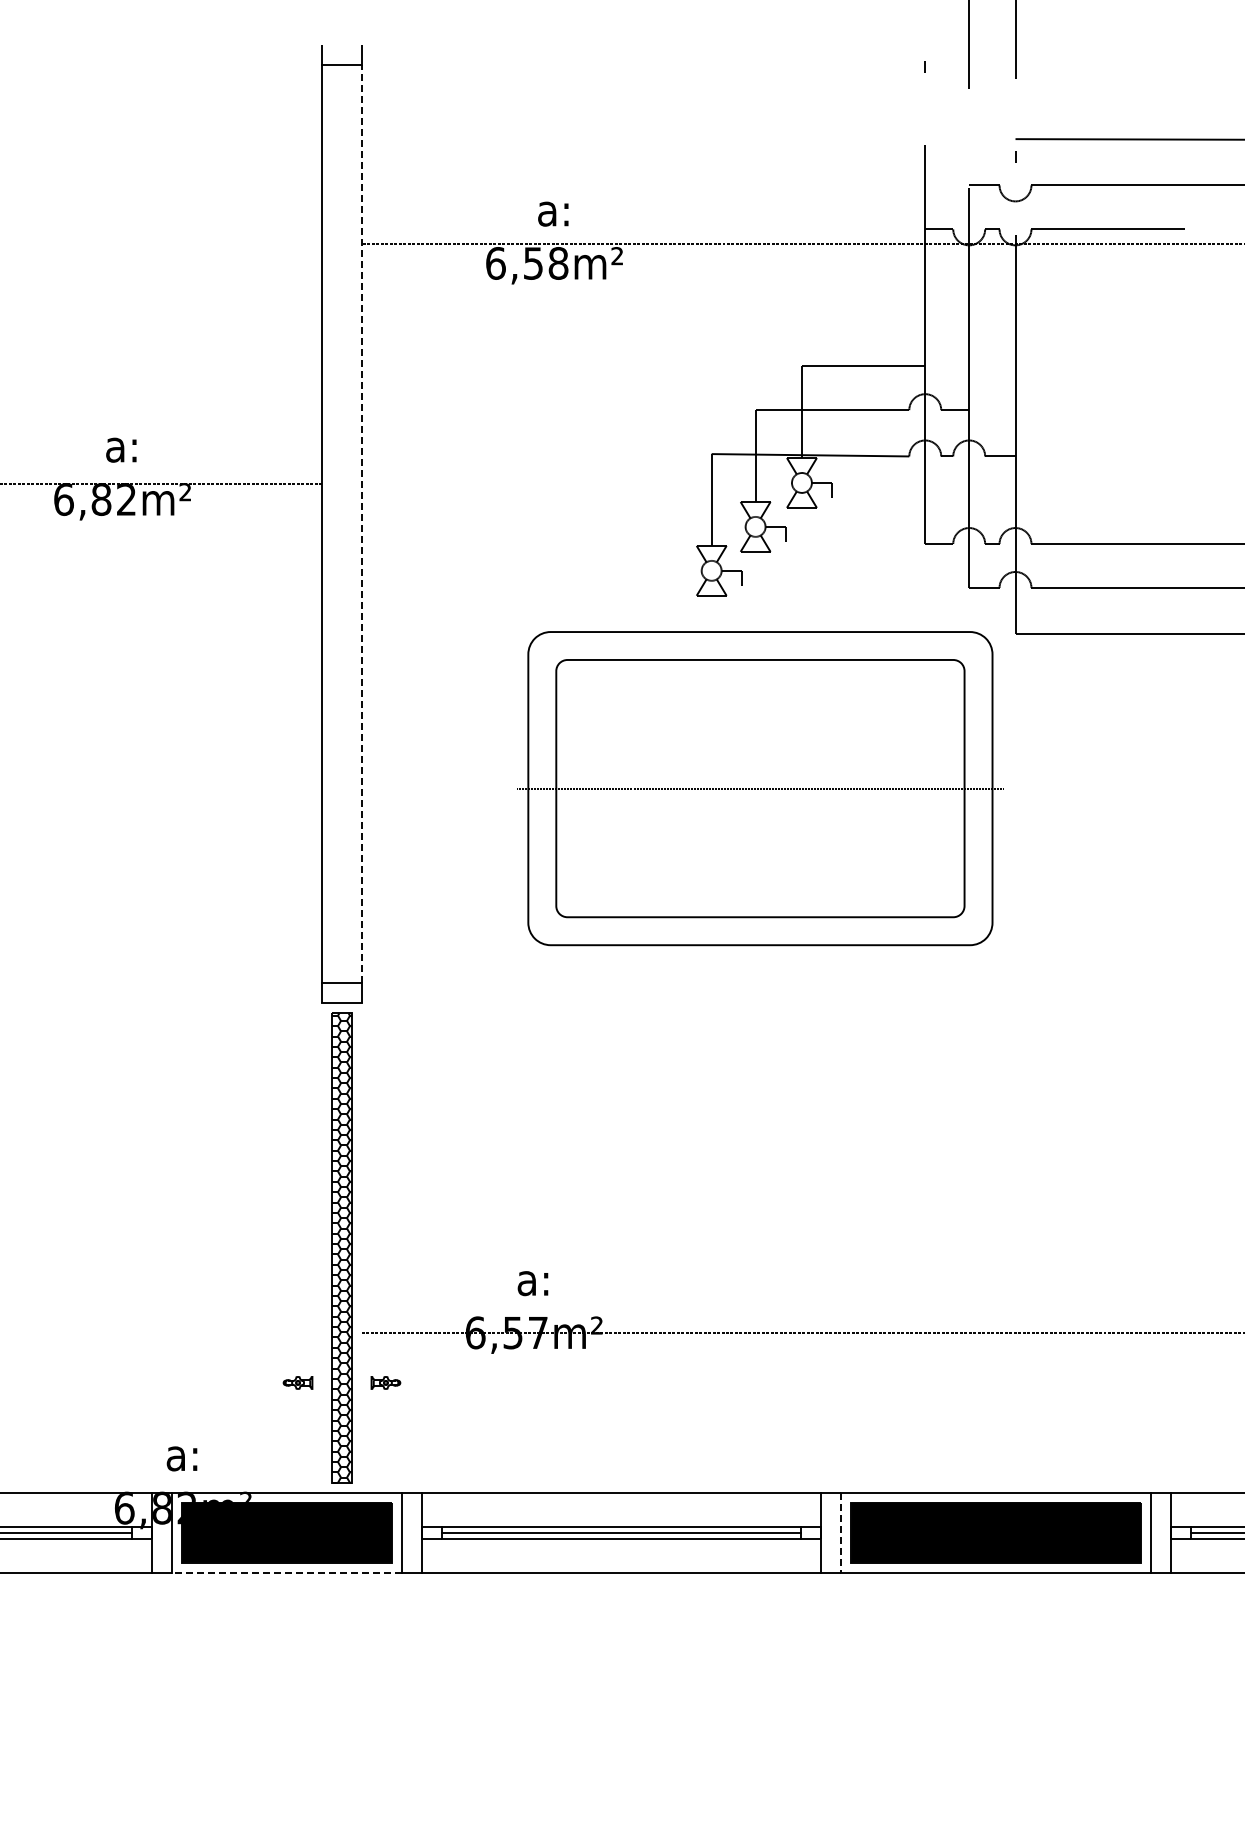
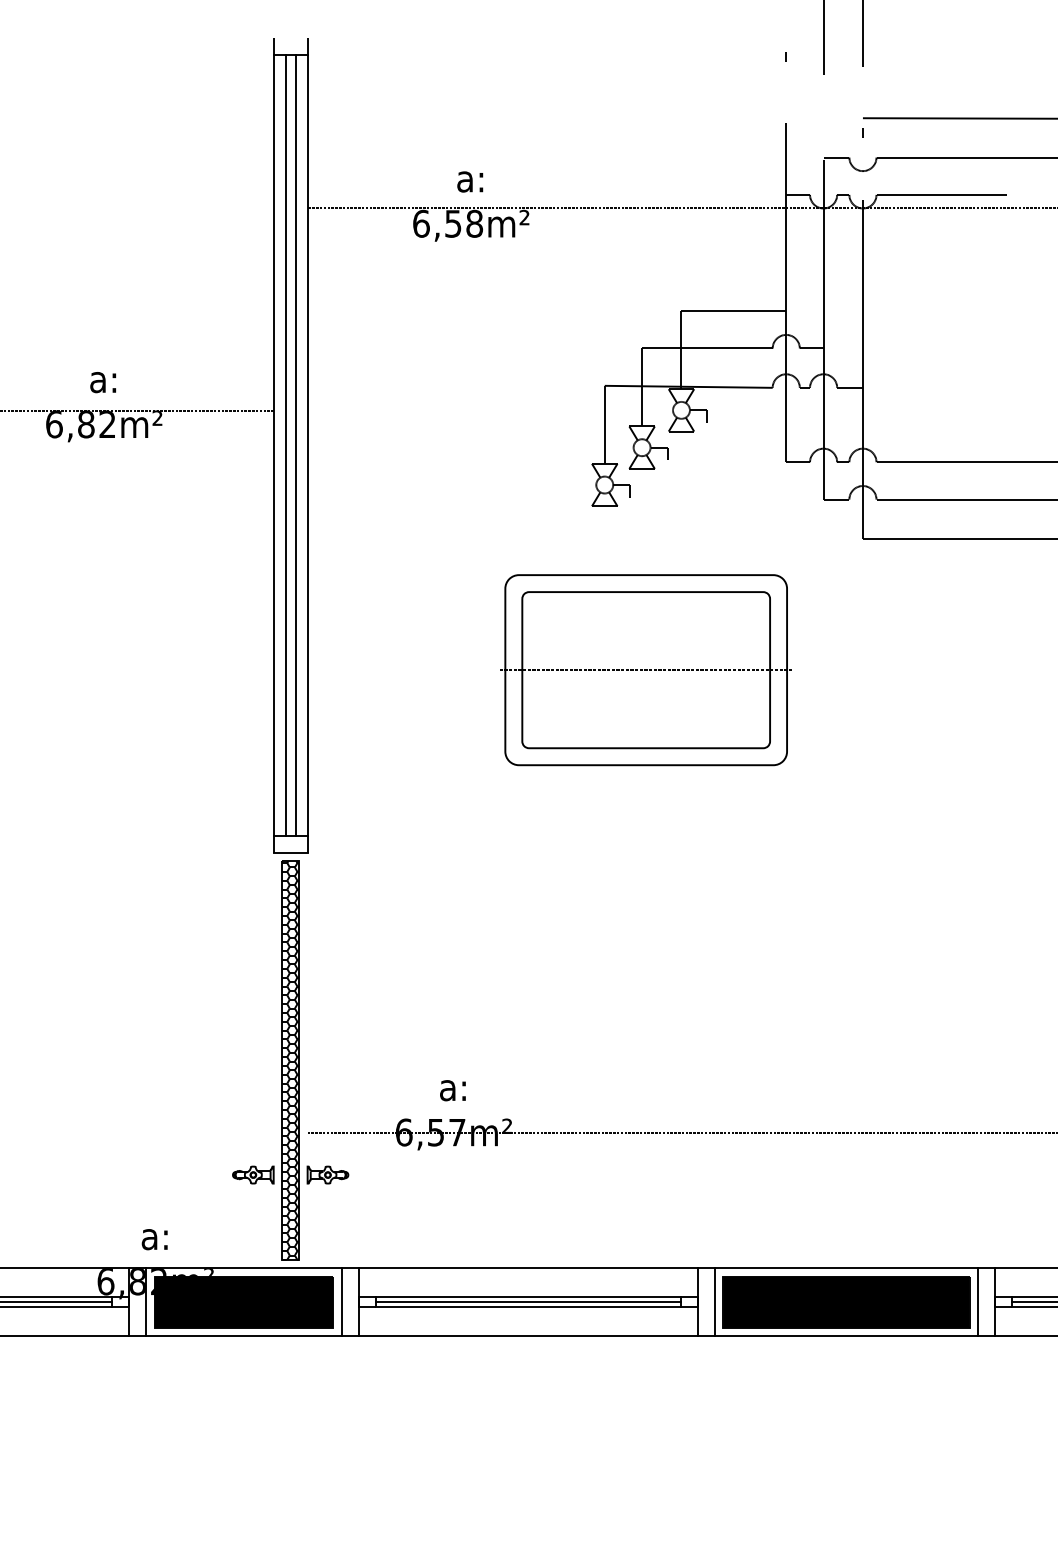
line: (336, 523) -> (285, 444), added
line: (347, 523) -> (295, 444), added
line: (361, 523) -> (307, 444), dashed -> solid
part: (760, 788) -> (646, 669), size x0.71
part: (297, 1382) -> (252, 1174), size x1.67
part: (385, 1382) -> (327, 1174), size x1.67
line: (841, 1532) -> (715, 1302), dashed -> solid
line: (287, 1572) -> (244, 1336), dashed -> solid

